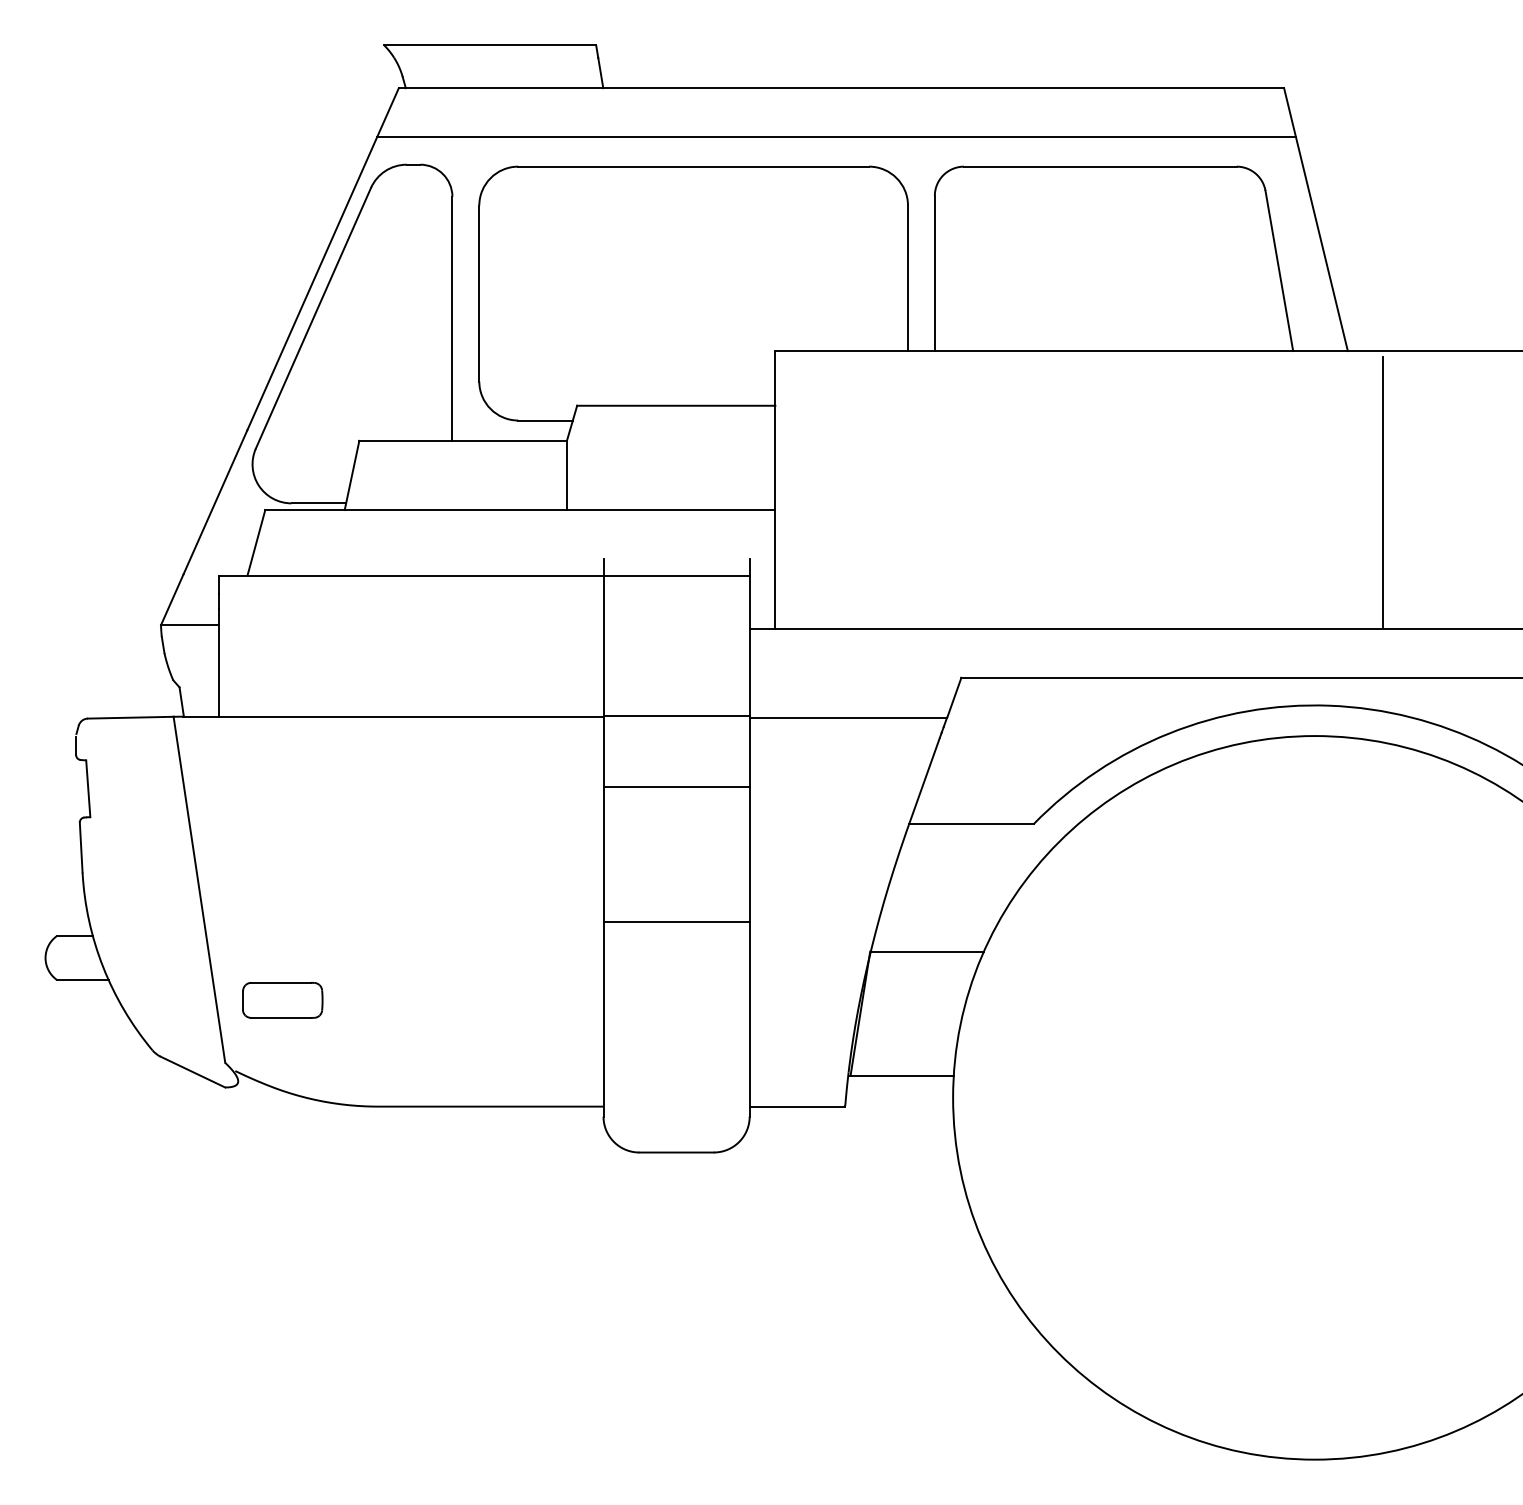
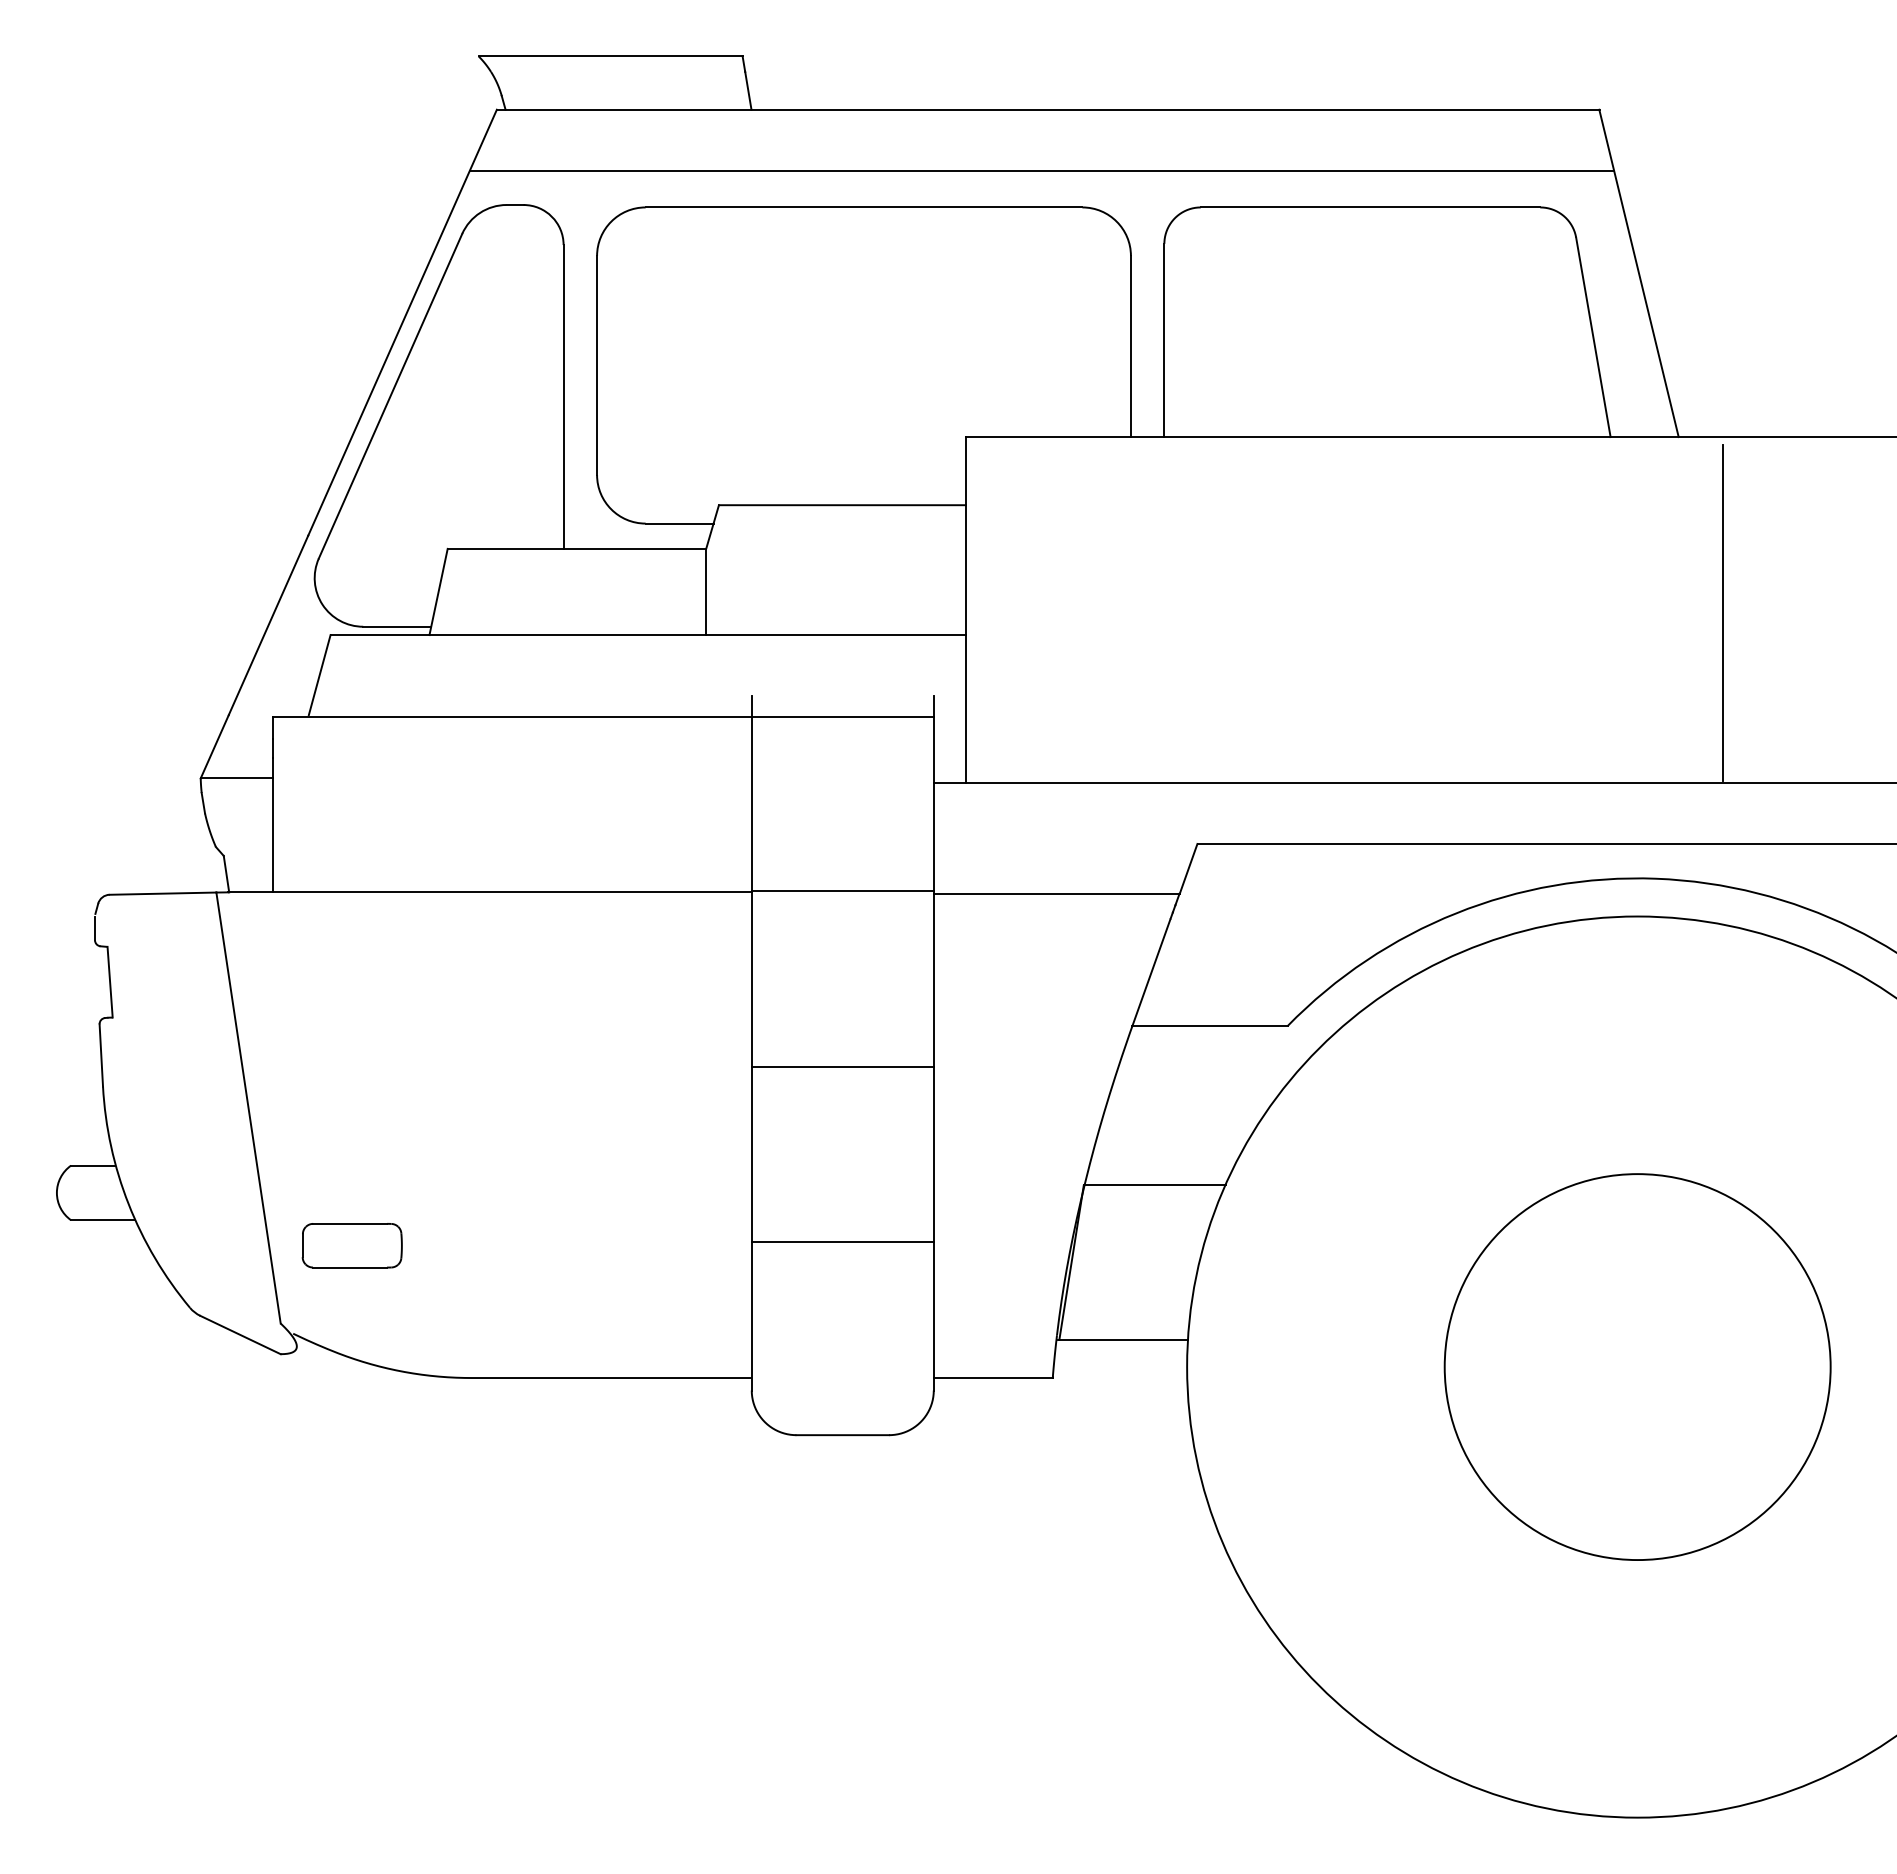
line: (676, 787) -> (842, 1066), moved
line: (676, 921) -> (842, 1241), moved
circle: (1314, 1097) -> (1637, 1366), added

